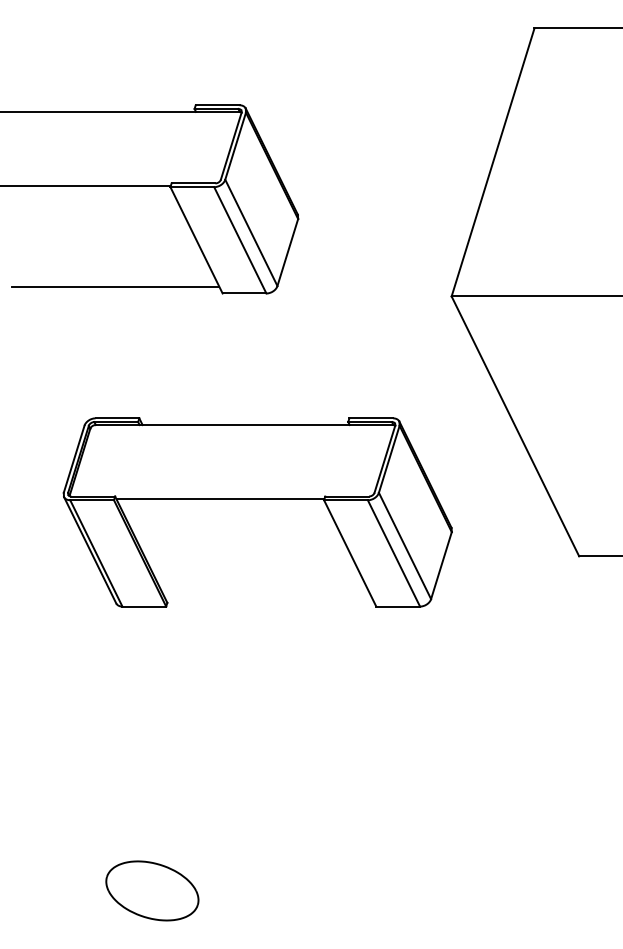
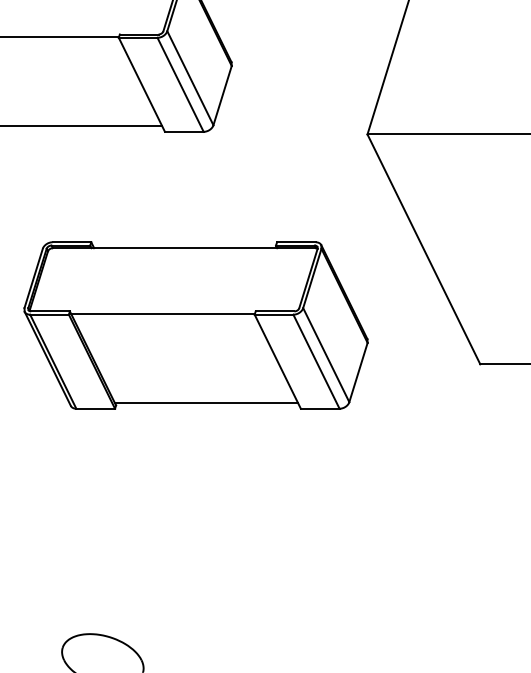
line: (269, 599) -> (206, 402), added

